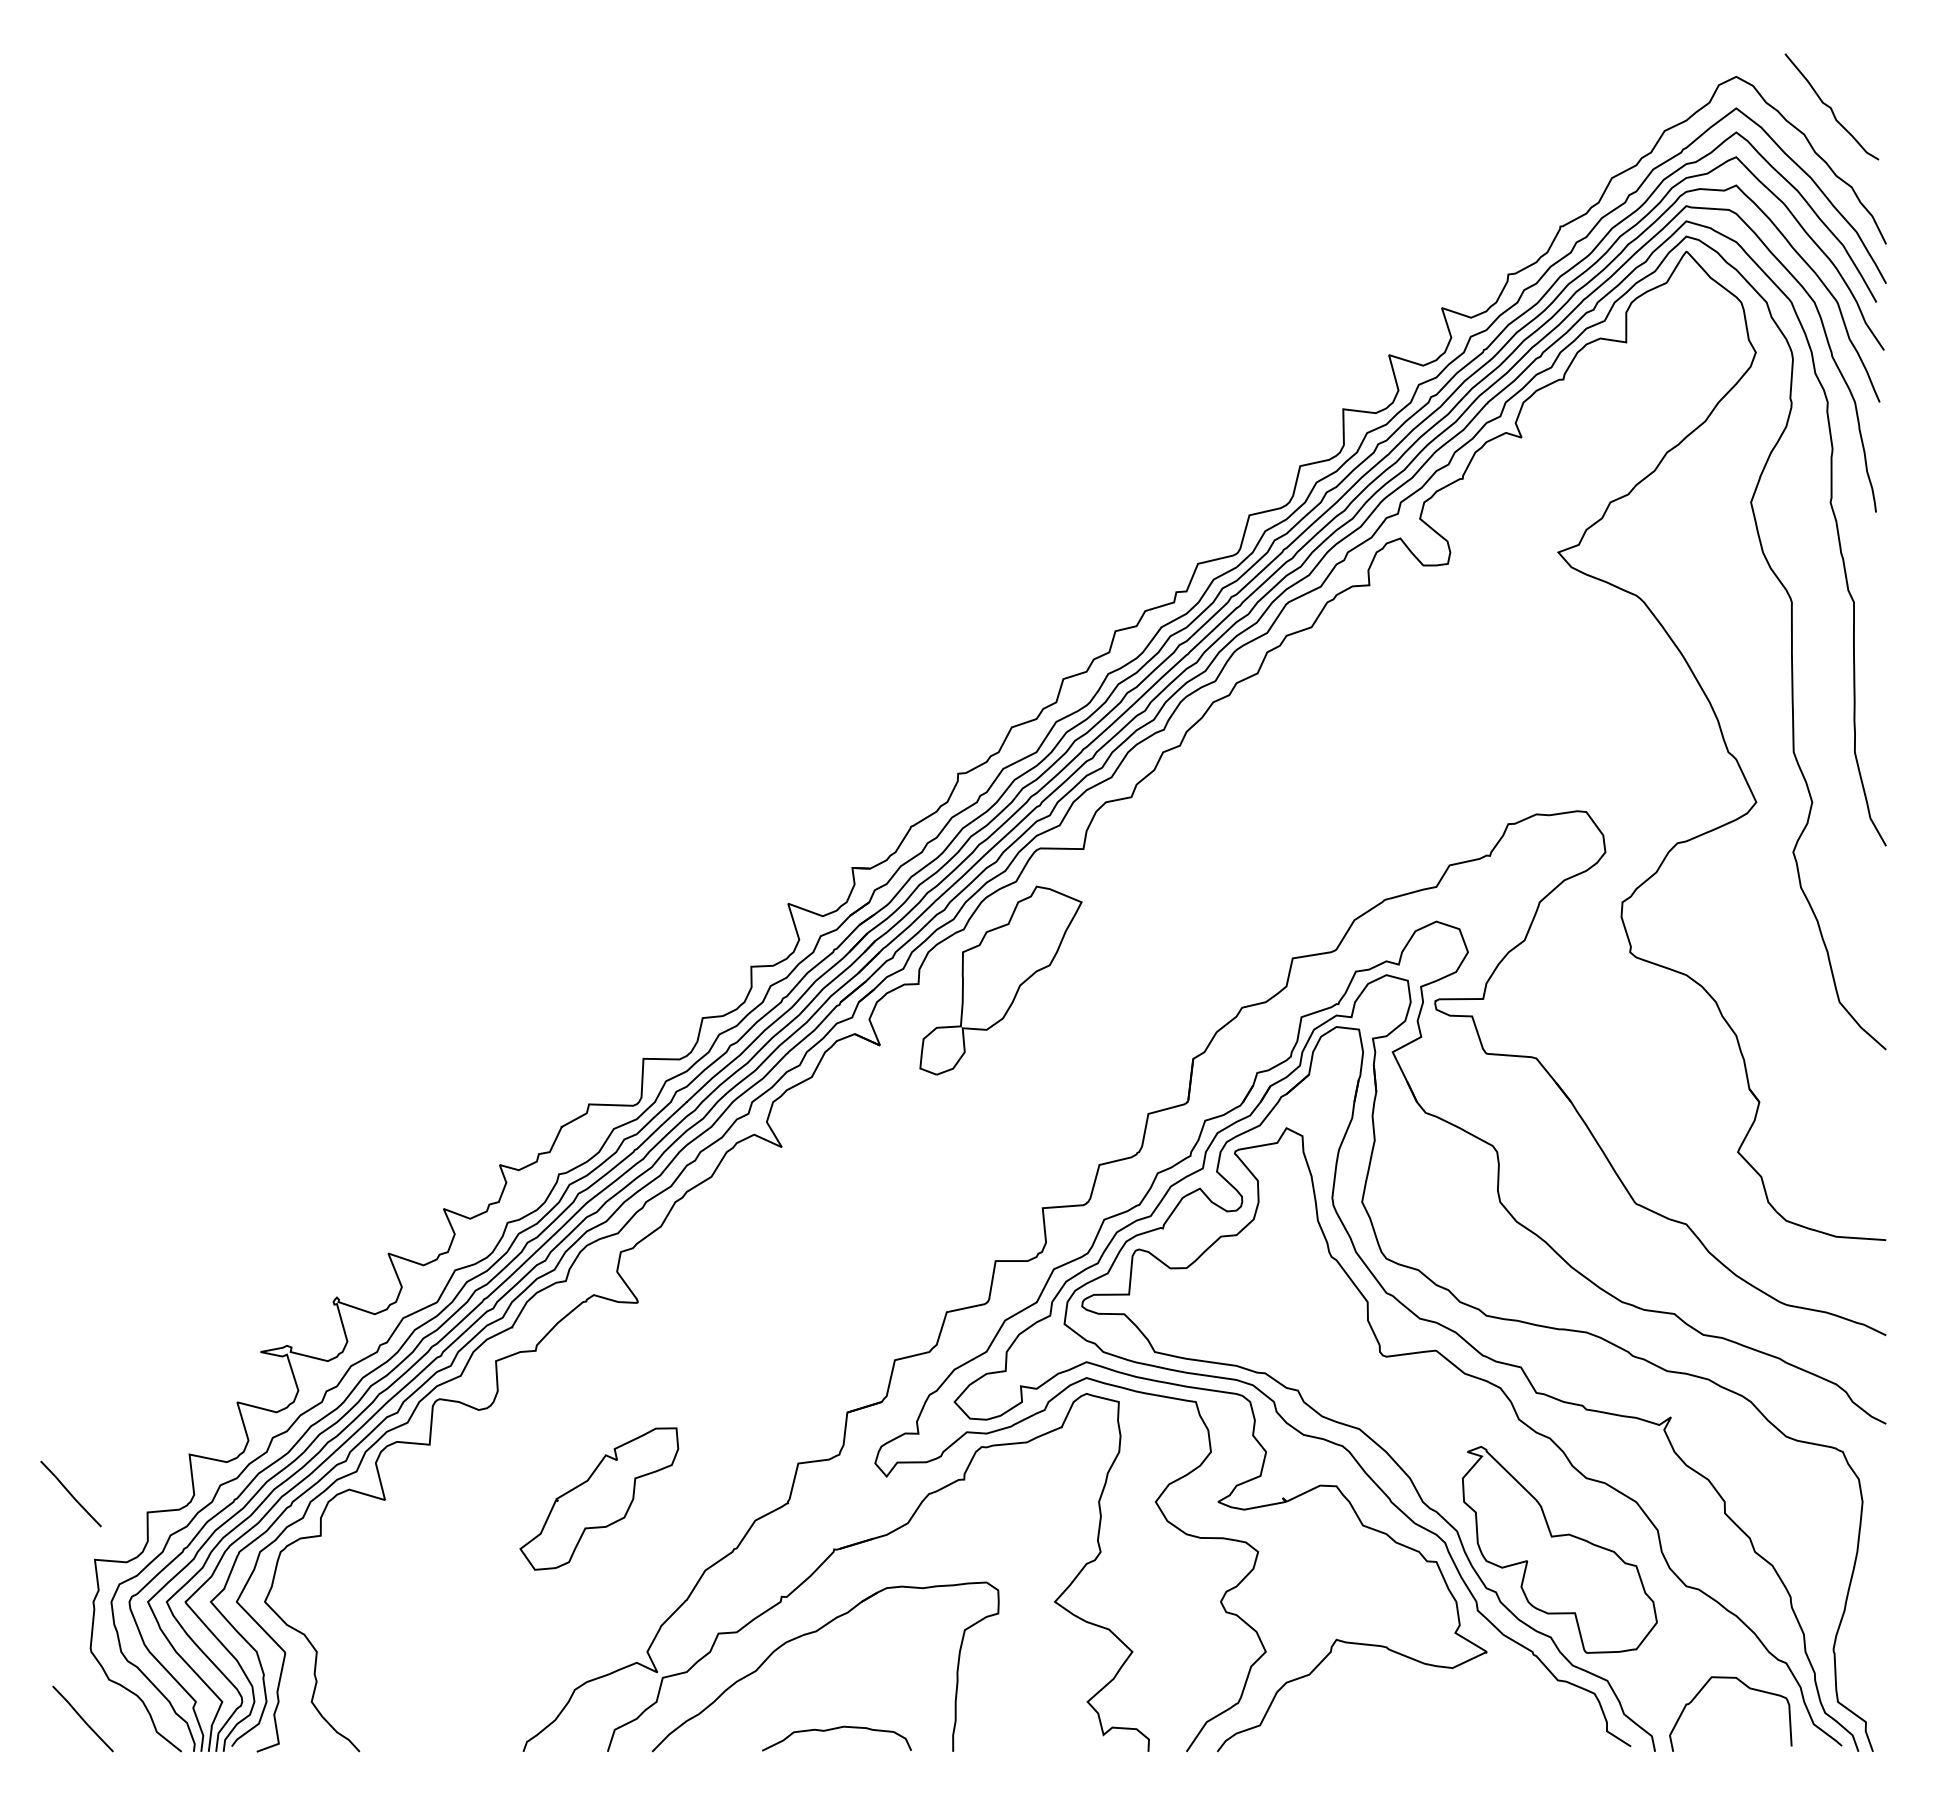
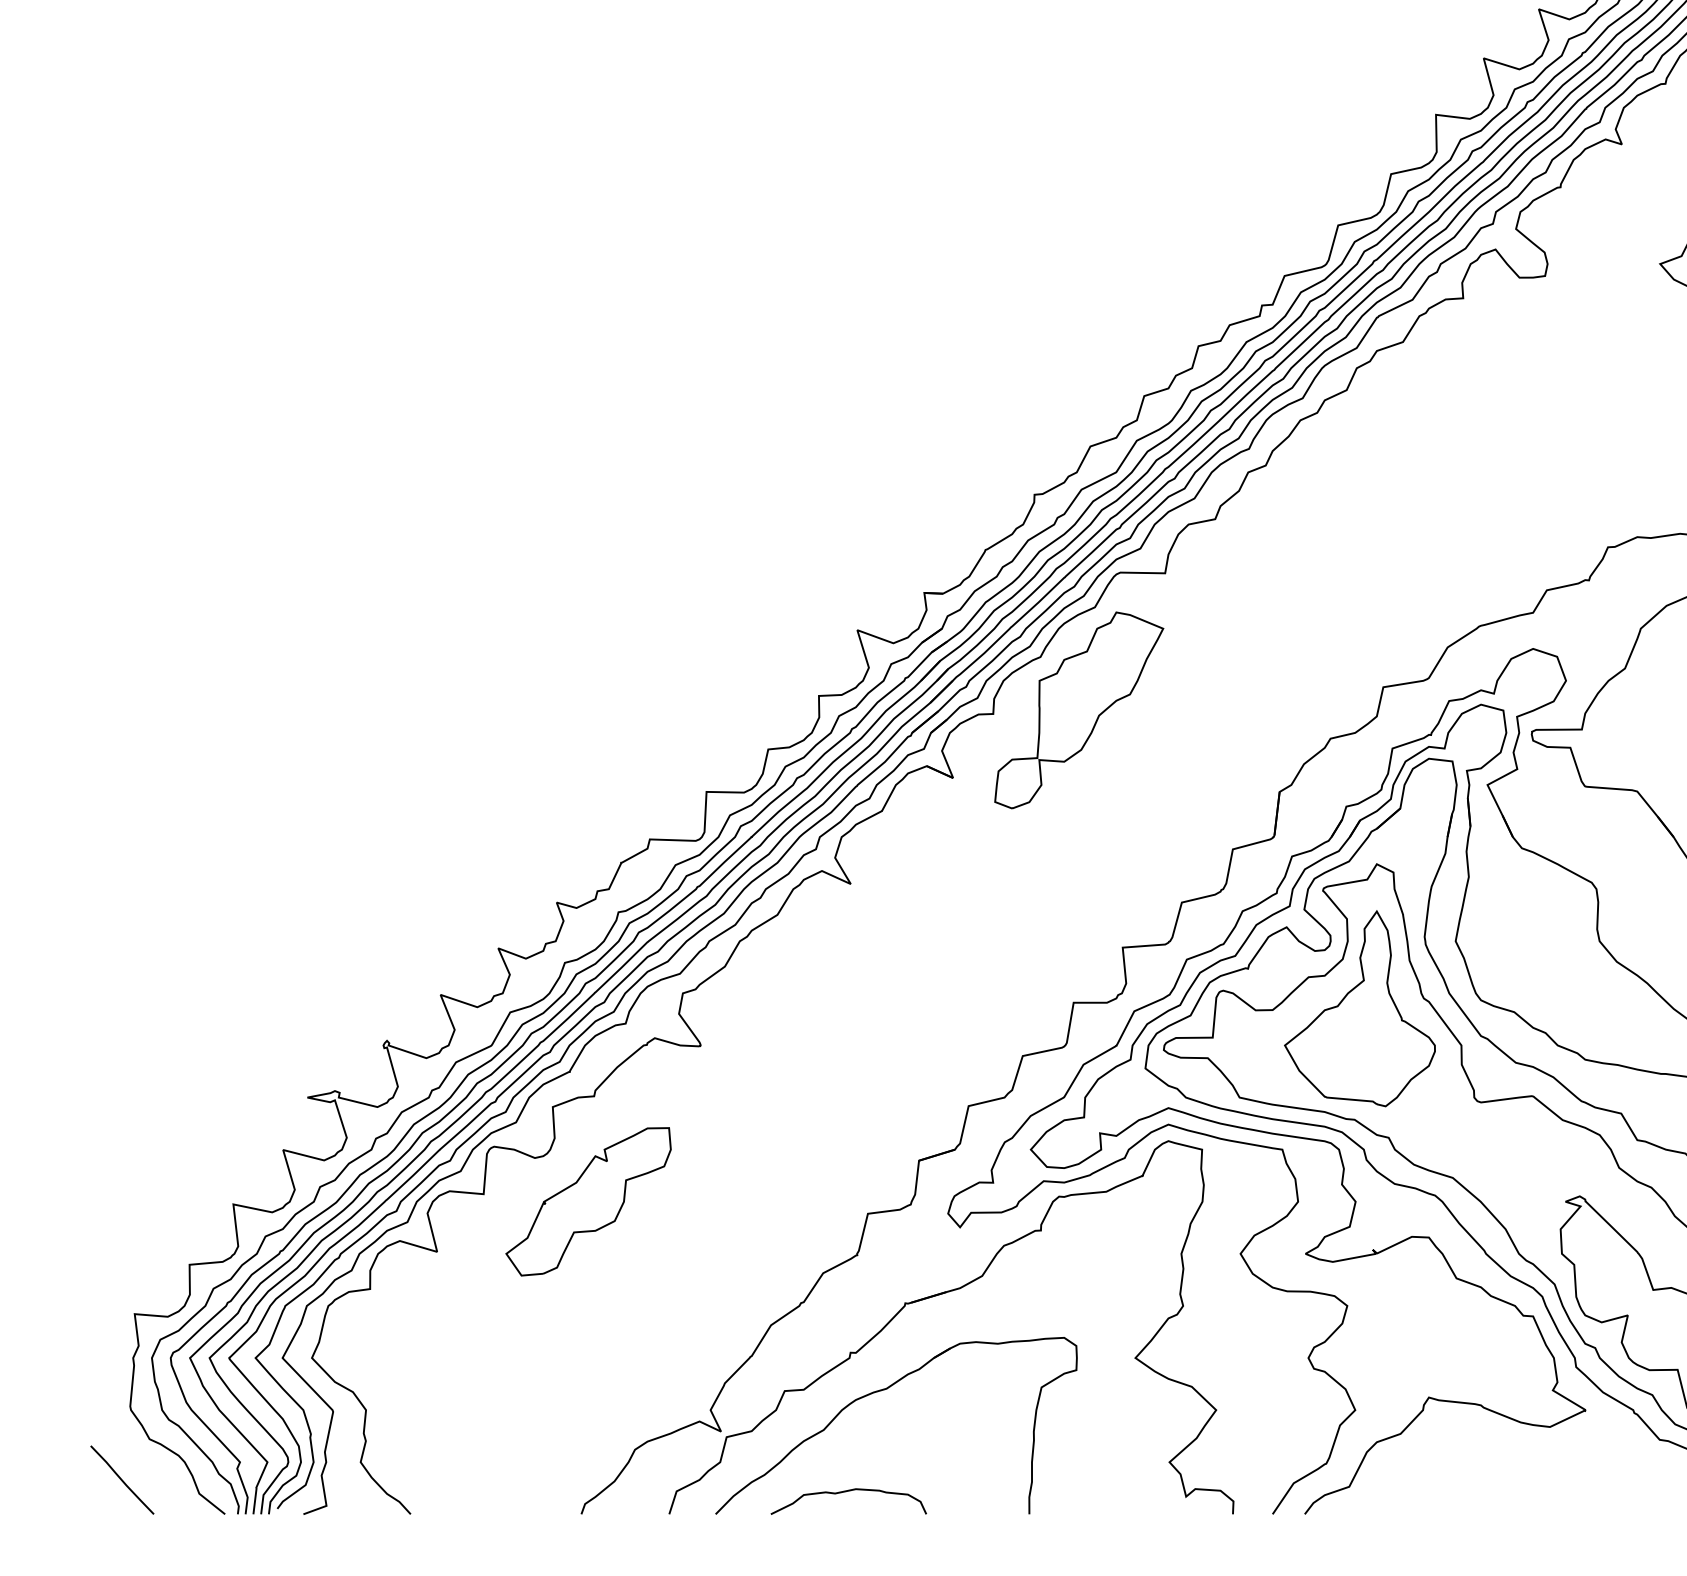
part: (1270, 1266) -> (1360, 1008), added
line: (70, 1493) -> (109, 1245), removed
part: (599, 1498) -> (588, 1201), moved
curve: (836, 1729) -> (848, 1492), moved

